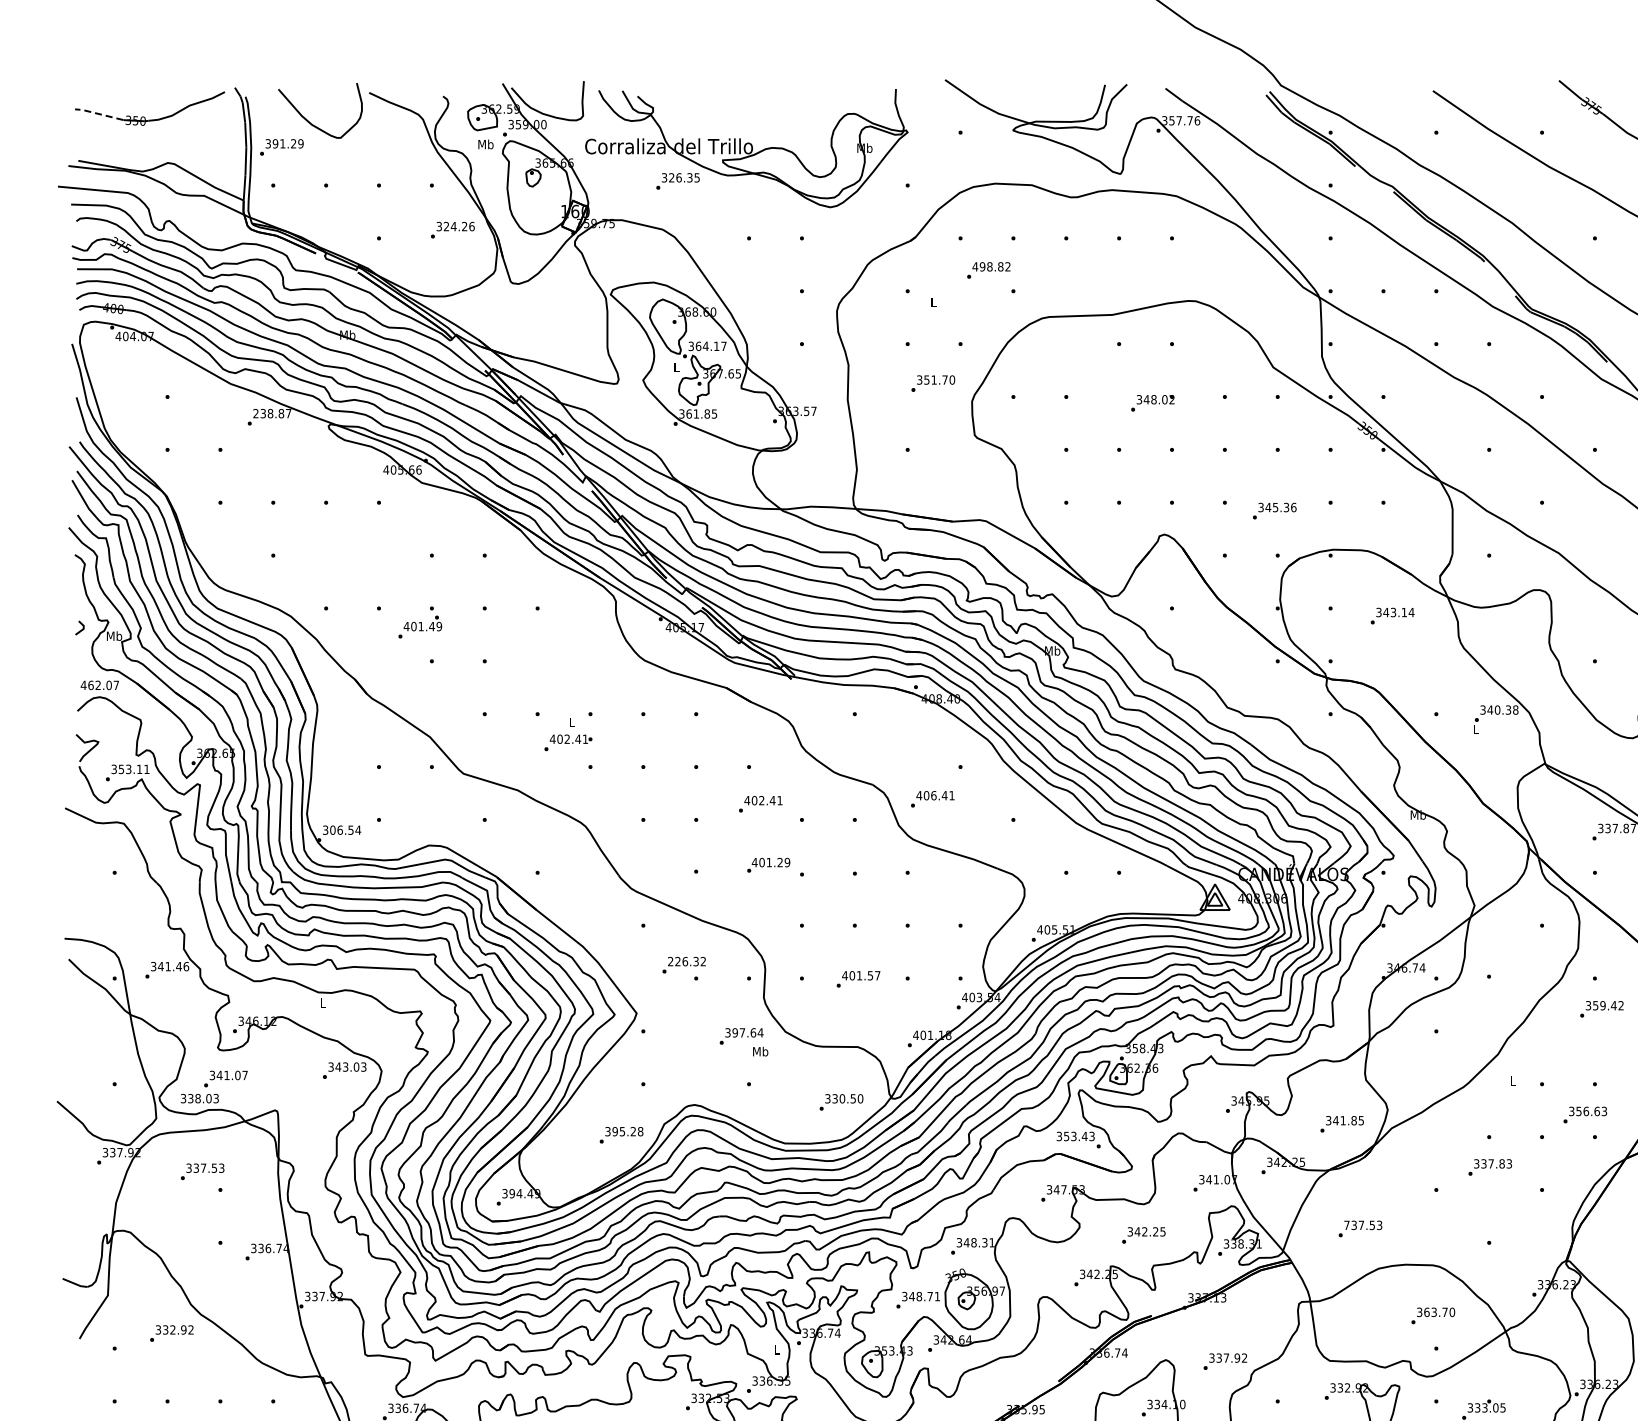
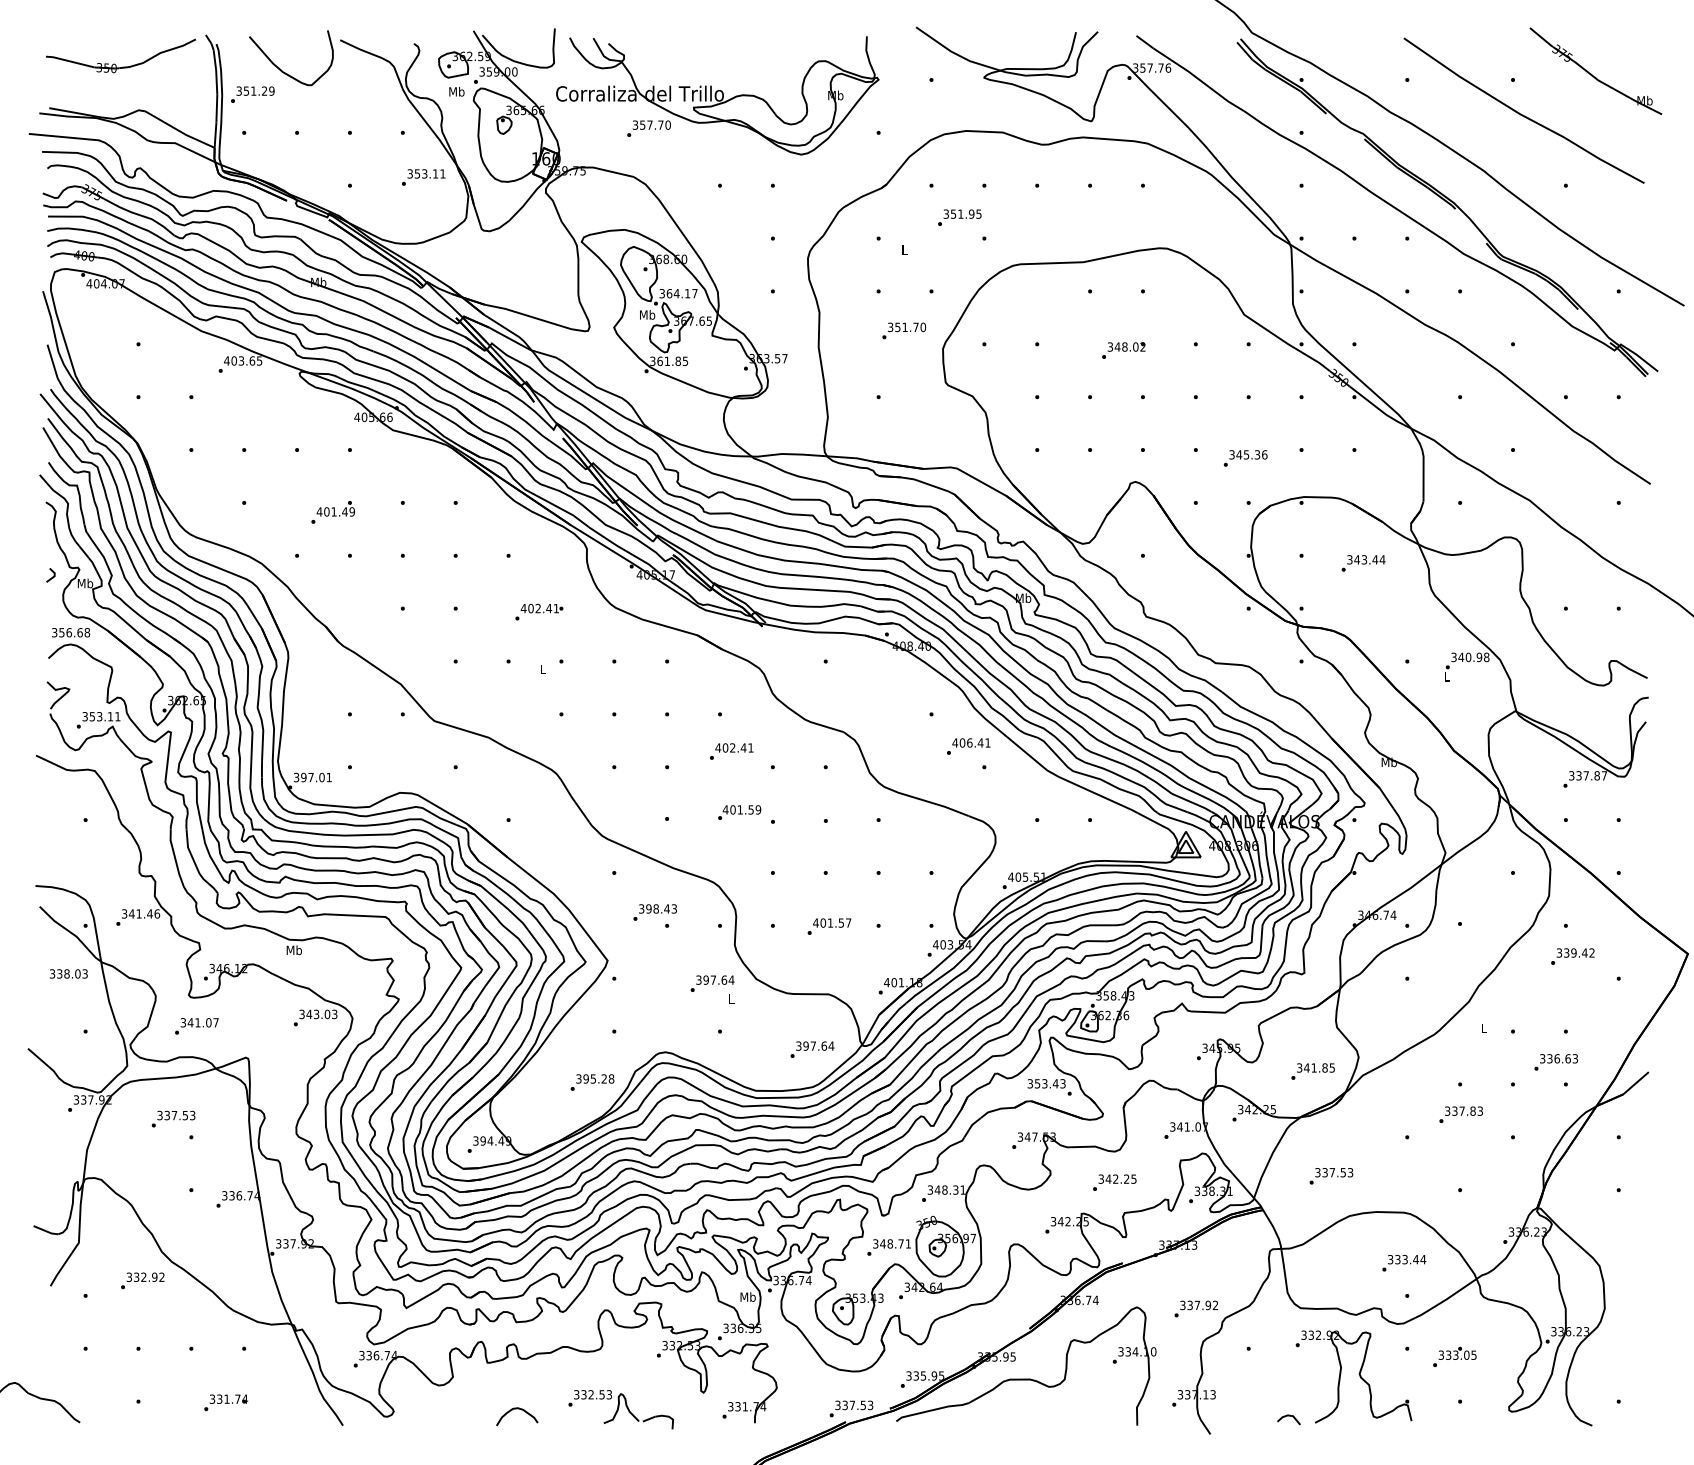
line: (98, 114) -> (69, 61), dashed -> solid
text: (275, 143) -> (246, 90), 391.29 -> 351.29
text: (684, 177) -> (655, 124), 326.35 -> 357.70
text: (458, 226) -> (429, 173), 324.26 -> 353.11
text: (991, 266) -> (962, 213), 498.82 -> 351.95
text: (676, 367) -> (647, 314), L -> Mb
text: (272, 413) -> (243, 360), 238.87 -> 403.65
text: (1404, 612) -> (1375, 559), 343.14 -> 343.44
text: (419, 627) -> (332, 512), moved
text: (99, 685) -> (70, 632), 462.07 -> 356.68
text: (1508, 709) -> (1479, 656), 340.38 -> 340.98
text: (568, 742) -> (539, 611), moved
text: (932, 799) -> (968, 746), moved
text: (345, 830) -> (316, 777), 306.54 -> 397.01
text: (779, 862) -> (750, 809), 401.29 -> 401.59
text: (686, 961) -> (657, 908), 226.32 -> 398.43
text: (322, 1003) -> (293, 950), L -> Mb
text: (1595, 1005) -> (1566, 952), 359.42 -> 339.42
text: (760, 1051) -> (731, 998), Mb -> L
text: (199, 1098) -> (68, 973), moved
text: (847, 1098) -> (818, 1045), 330.50 -> 397.64
text: (1578, 1110) -> (1549, 1057), 356.63 -> 336.63
text: (1346, 1225) -> (1317, 1172), 737.53 -> 337.53
text: (1439, 1312) -> (1410, 1259), 363.70 -> 333.44
text: (776, 1349) -> (747, 1296), L -> Mb

